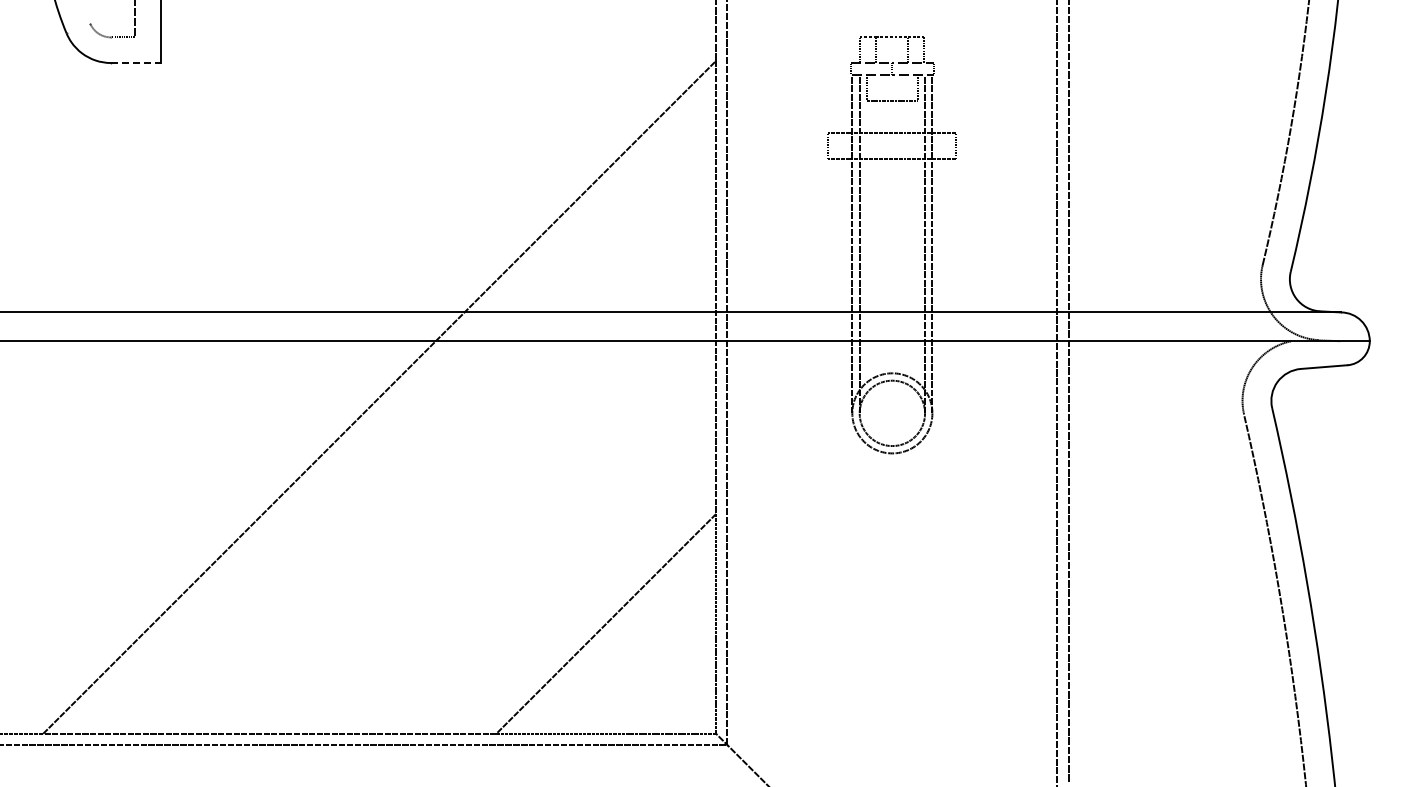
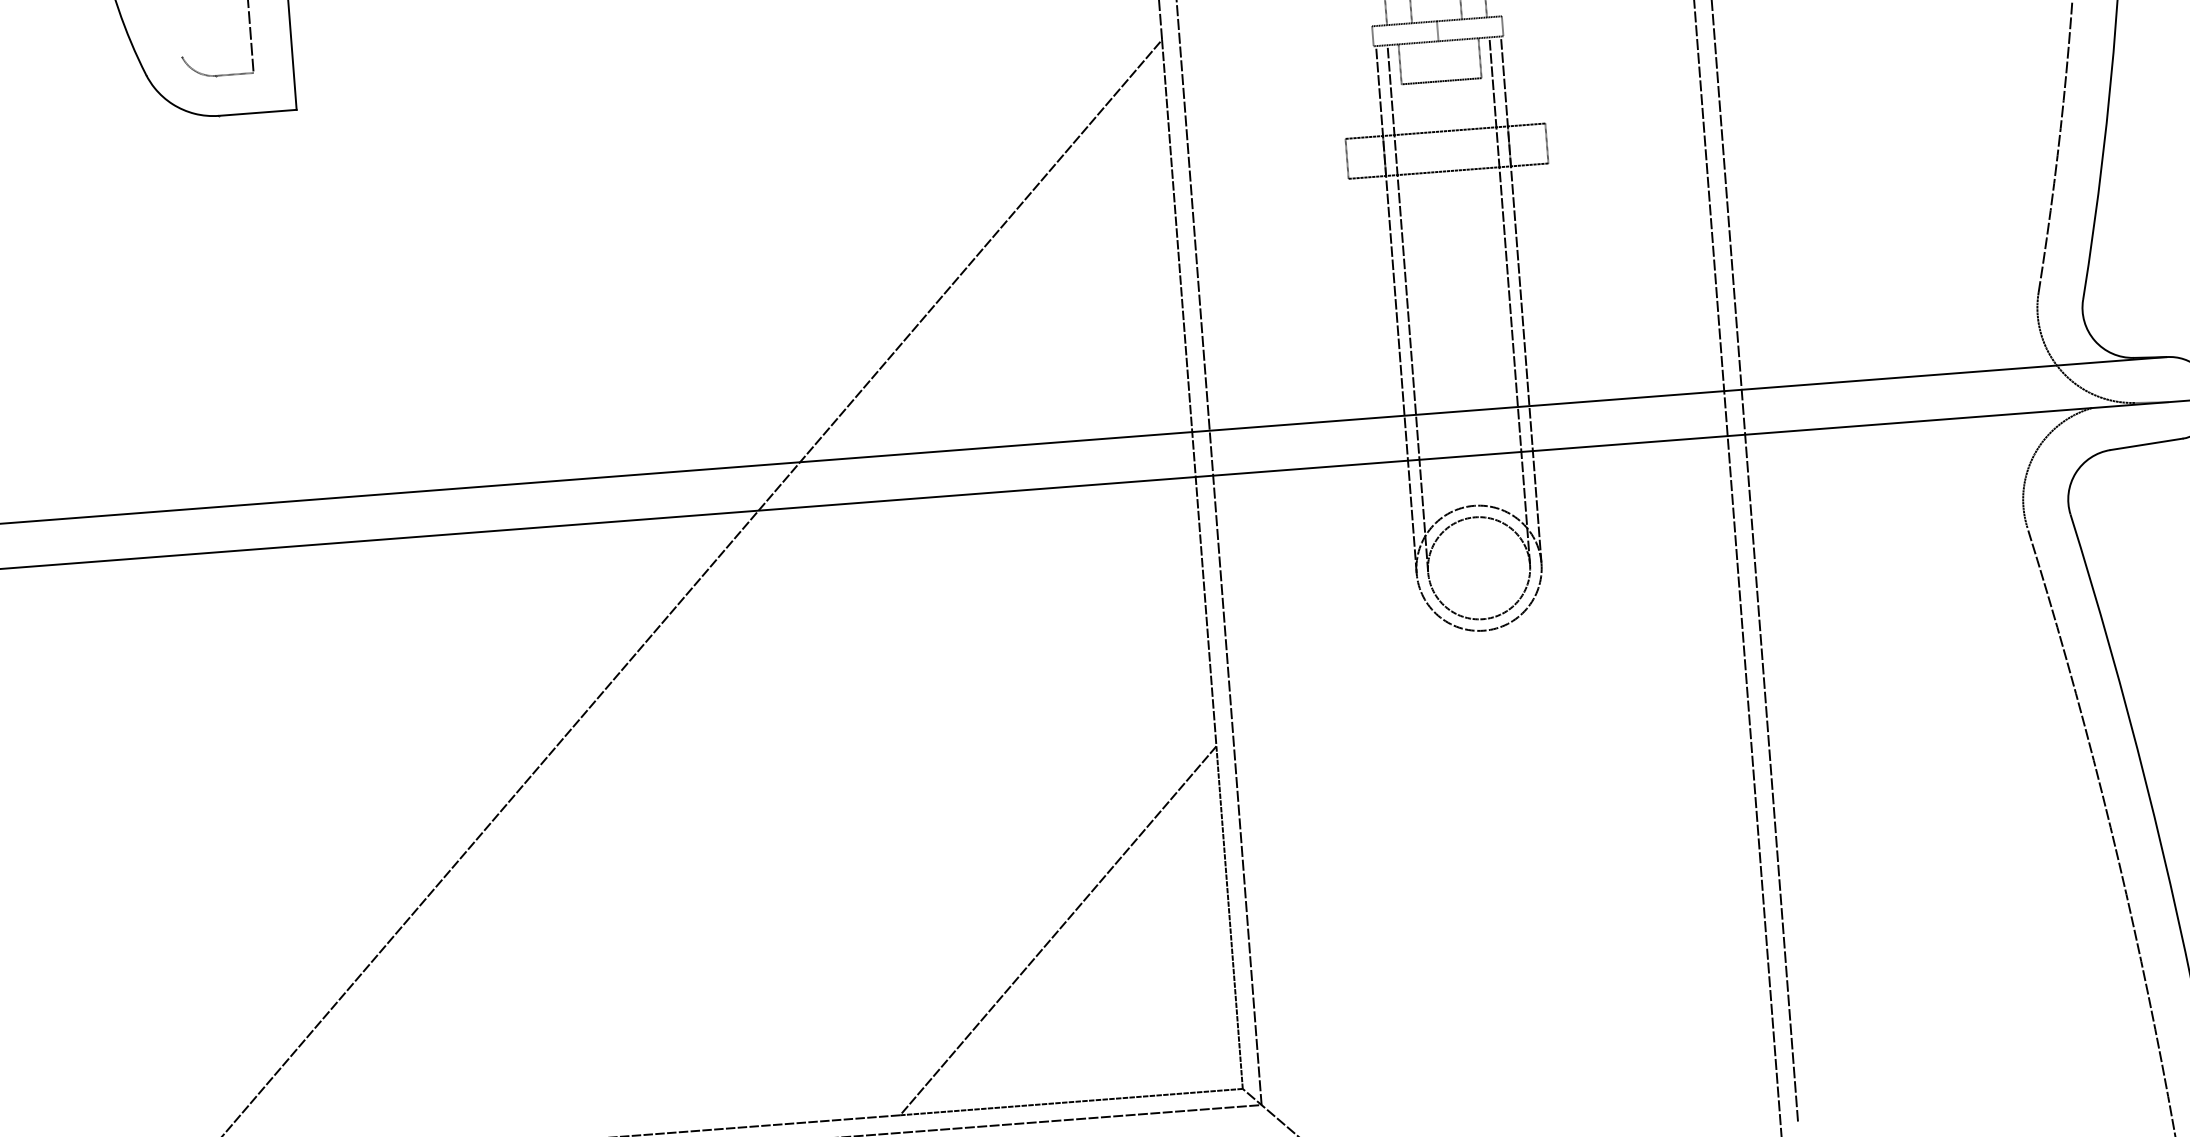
line: (135, 63) -> (257, 113), dashed -> solid

